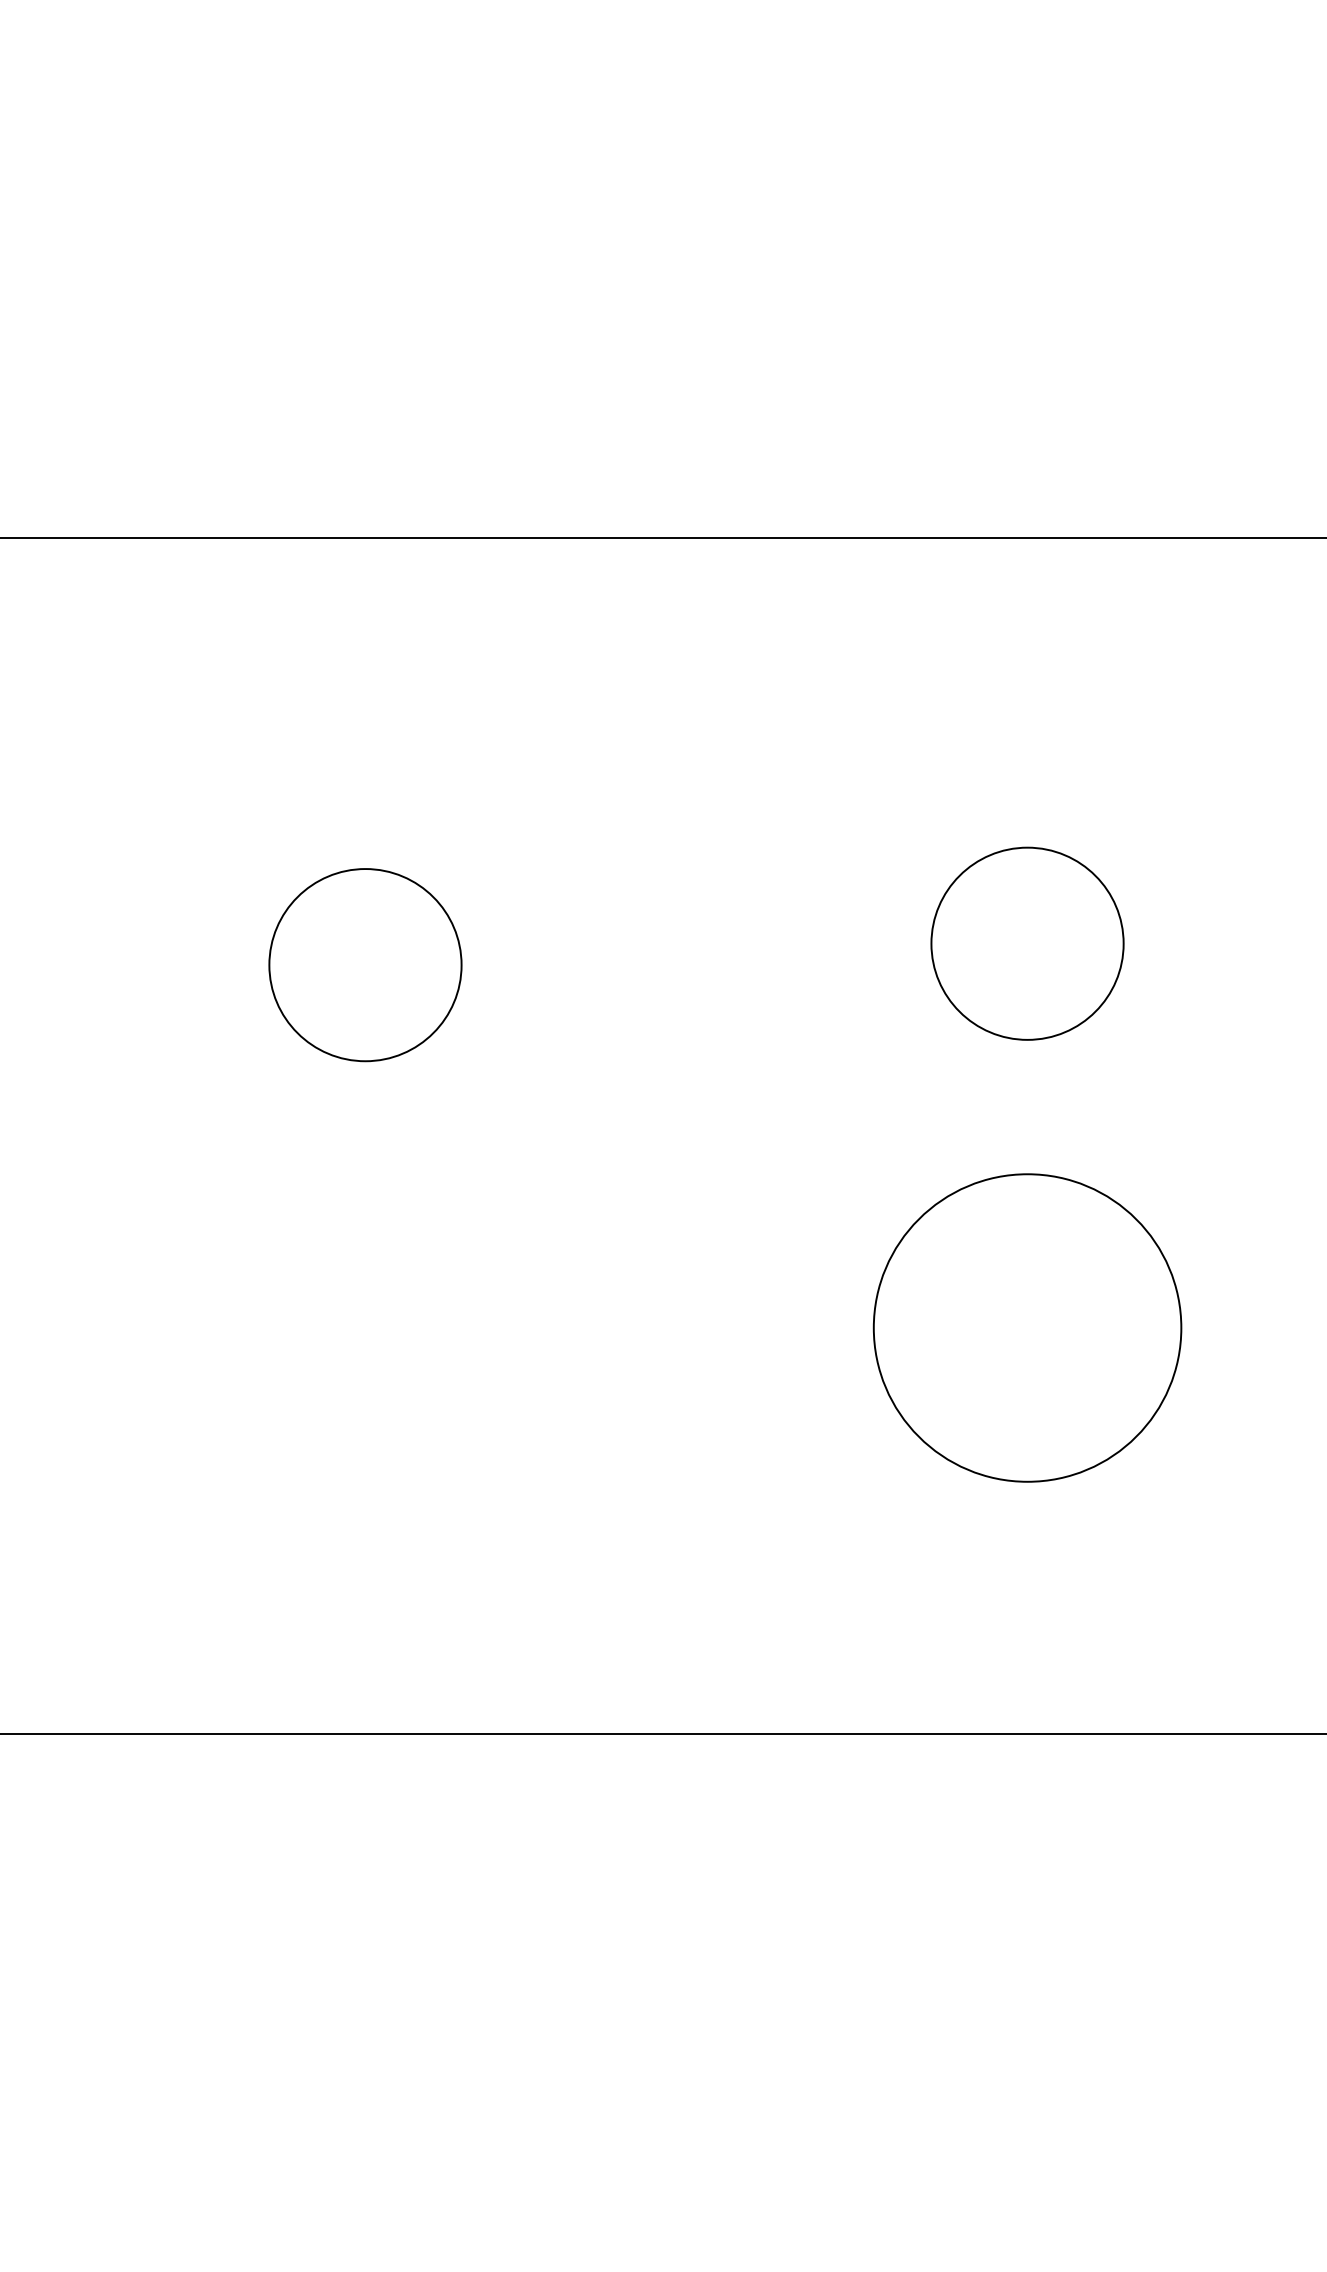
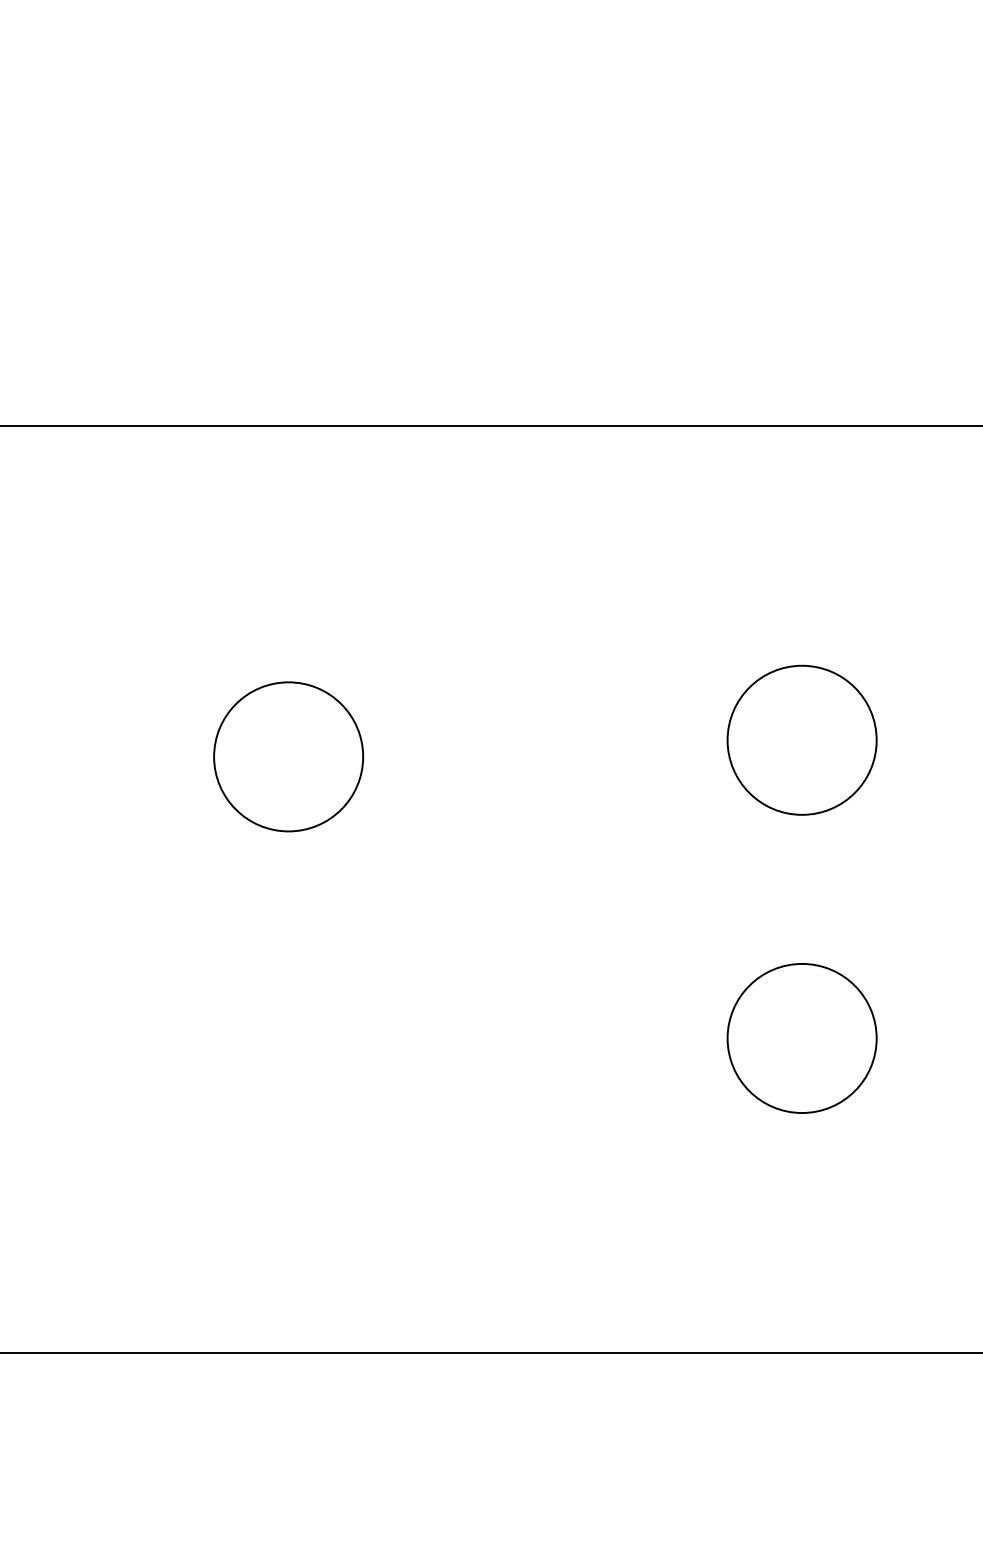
part: (1027, 1328) -> (802, 1038), size x0.62

